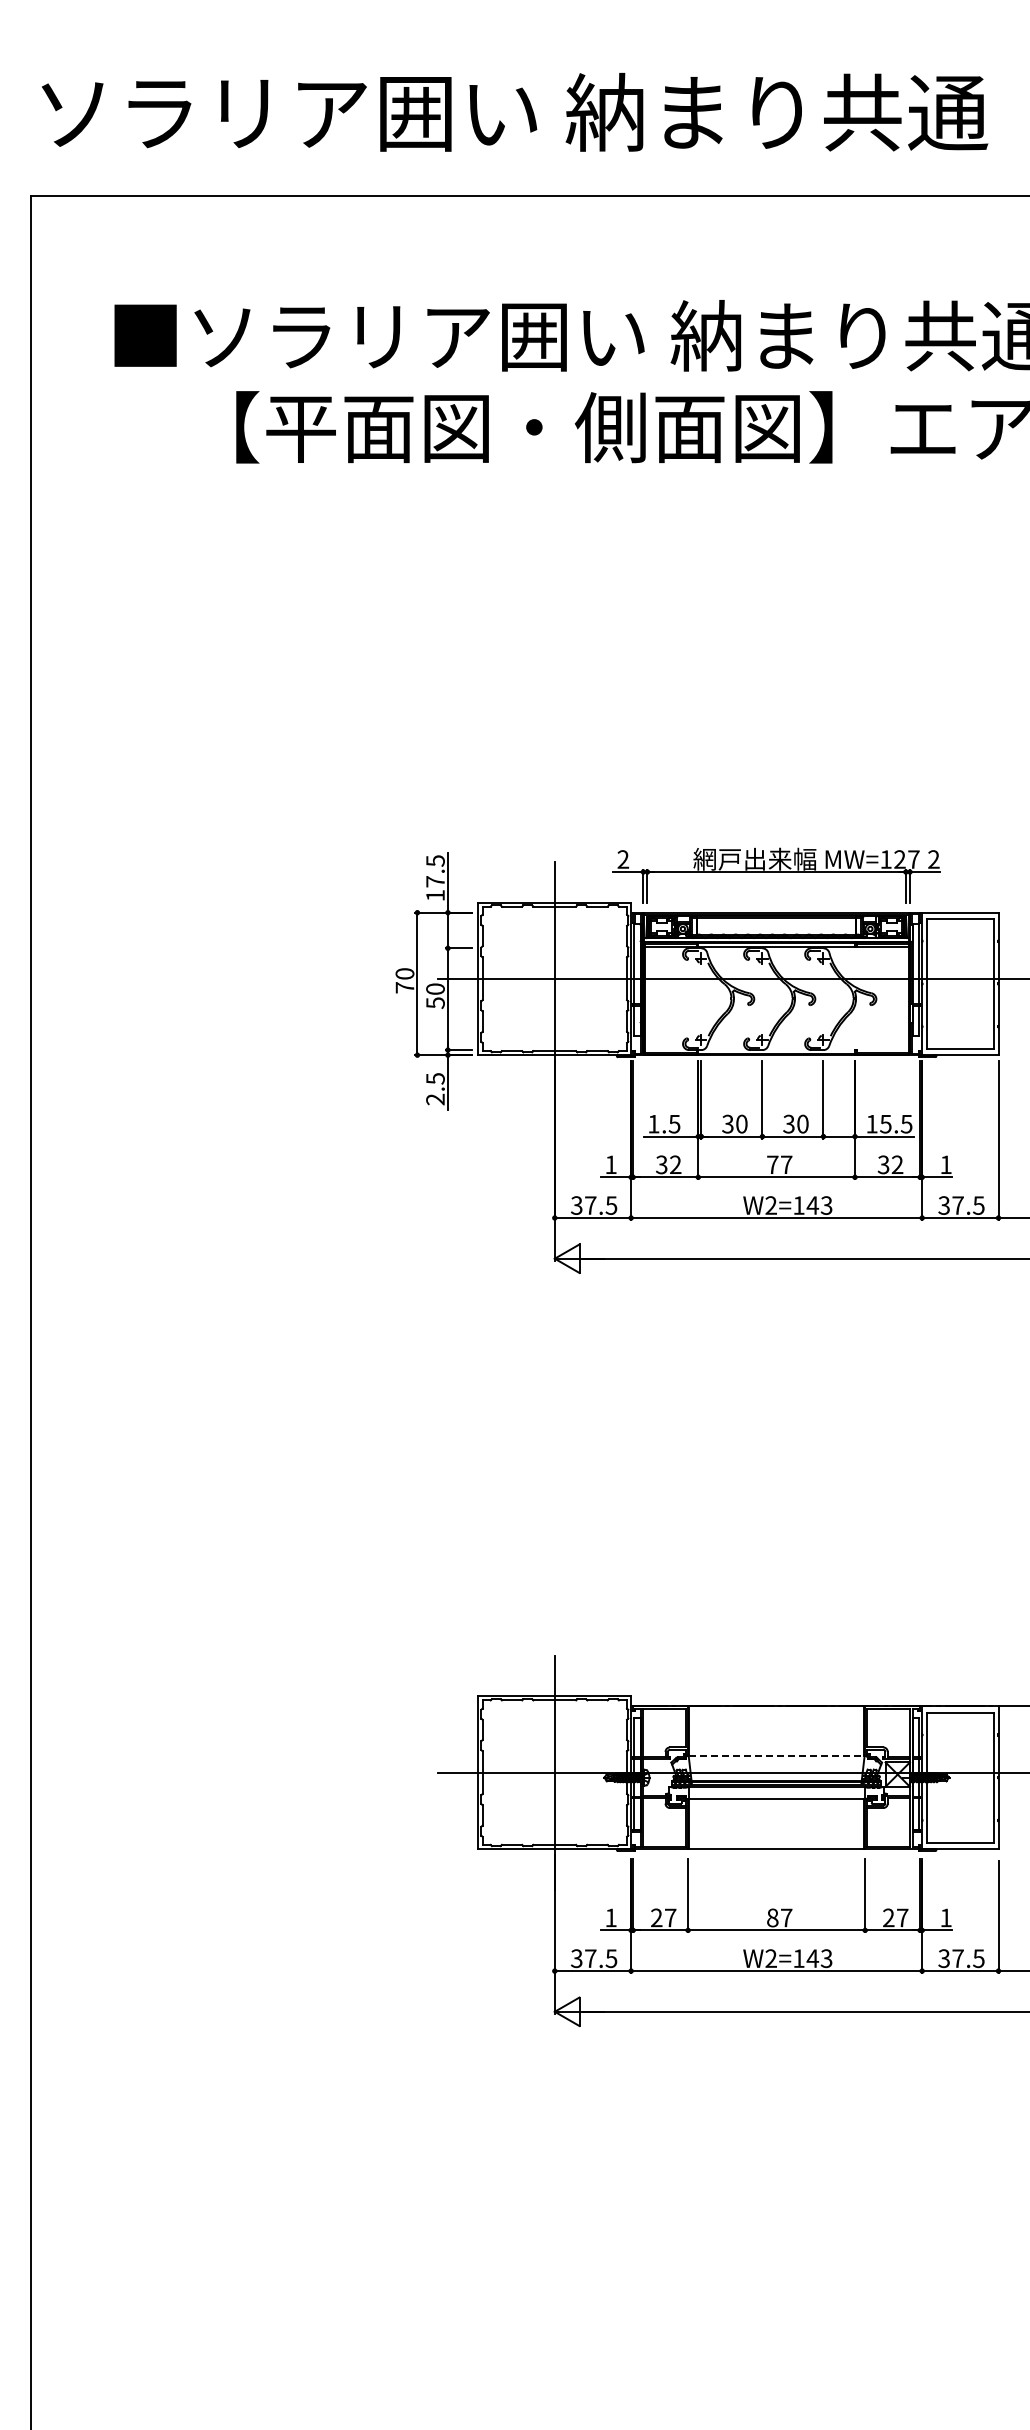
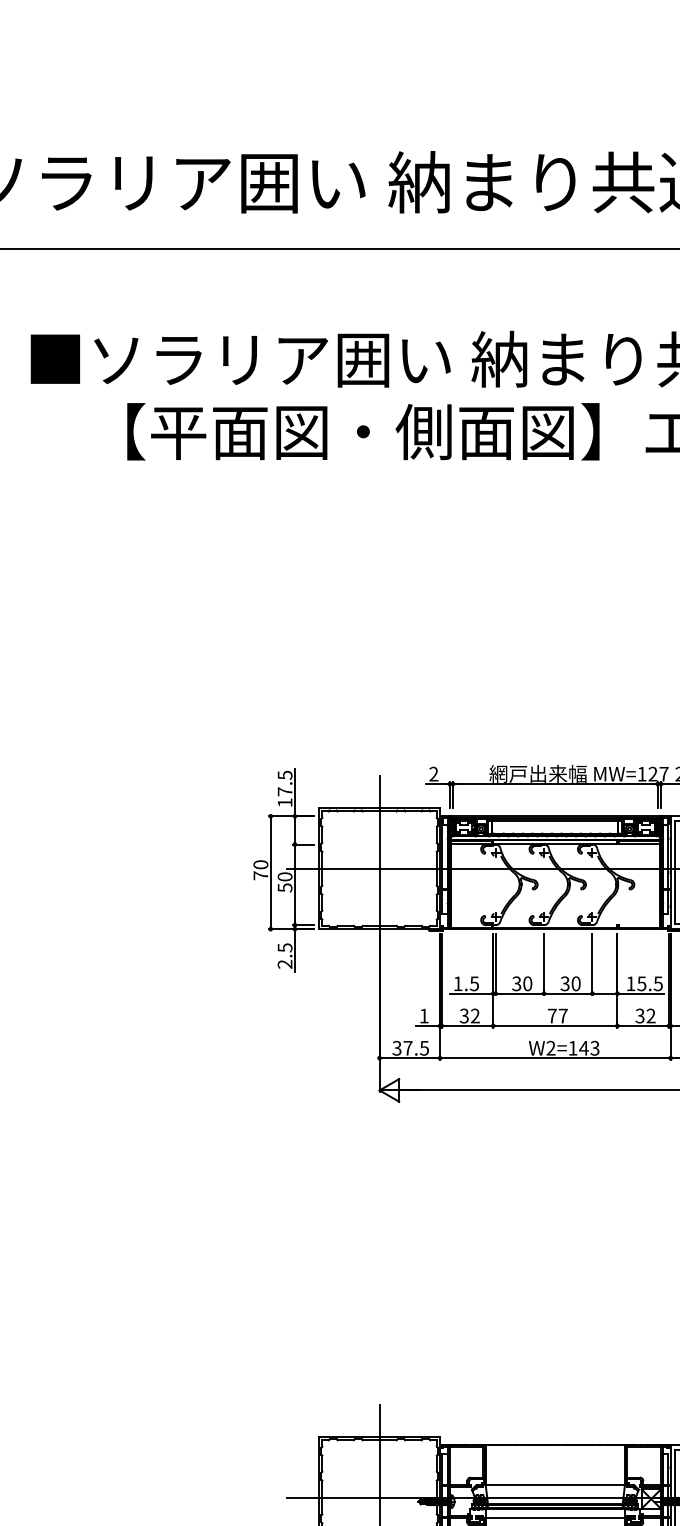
line: (776, 1756) -> (555, 1484), dashed -> solid

